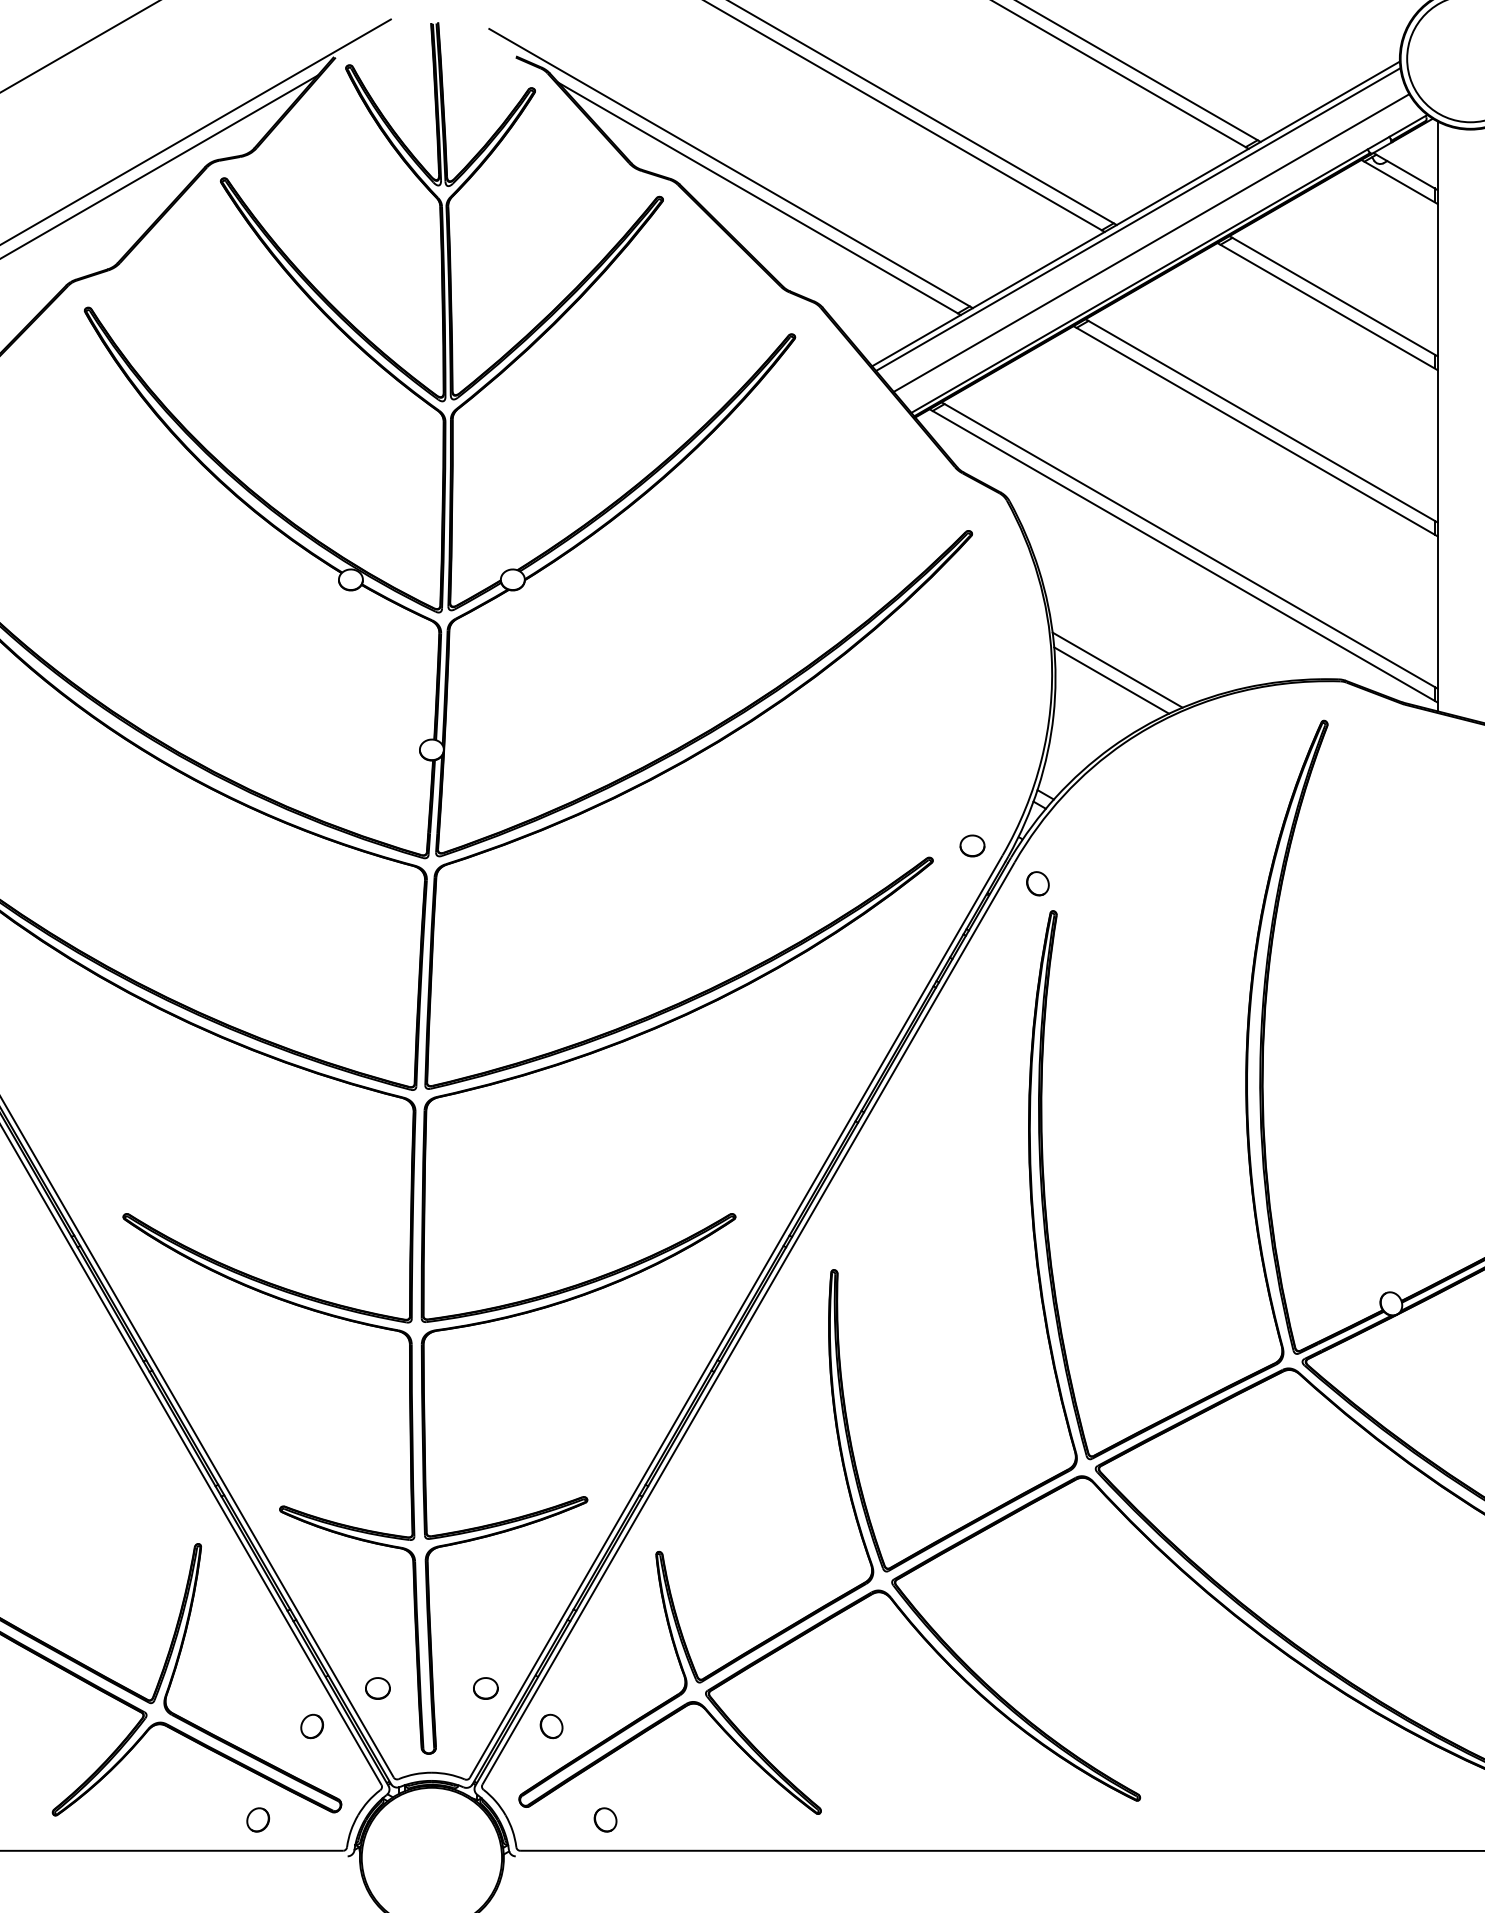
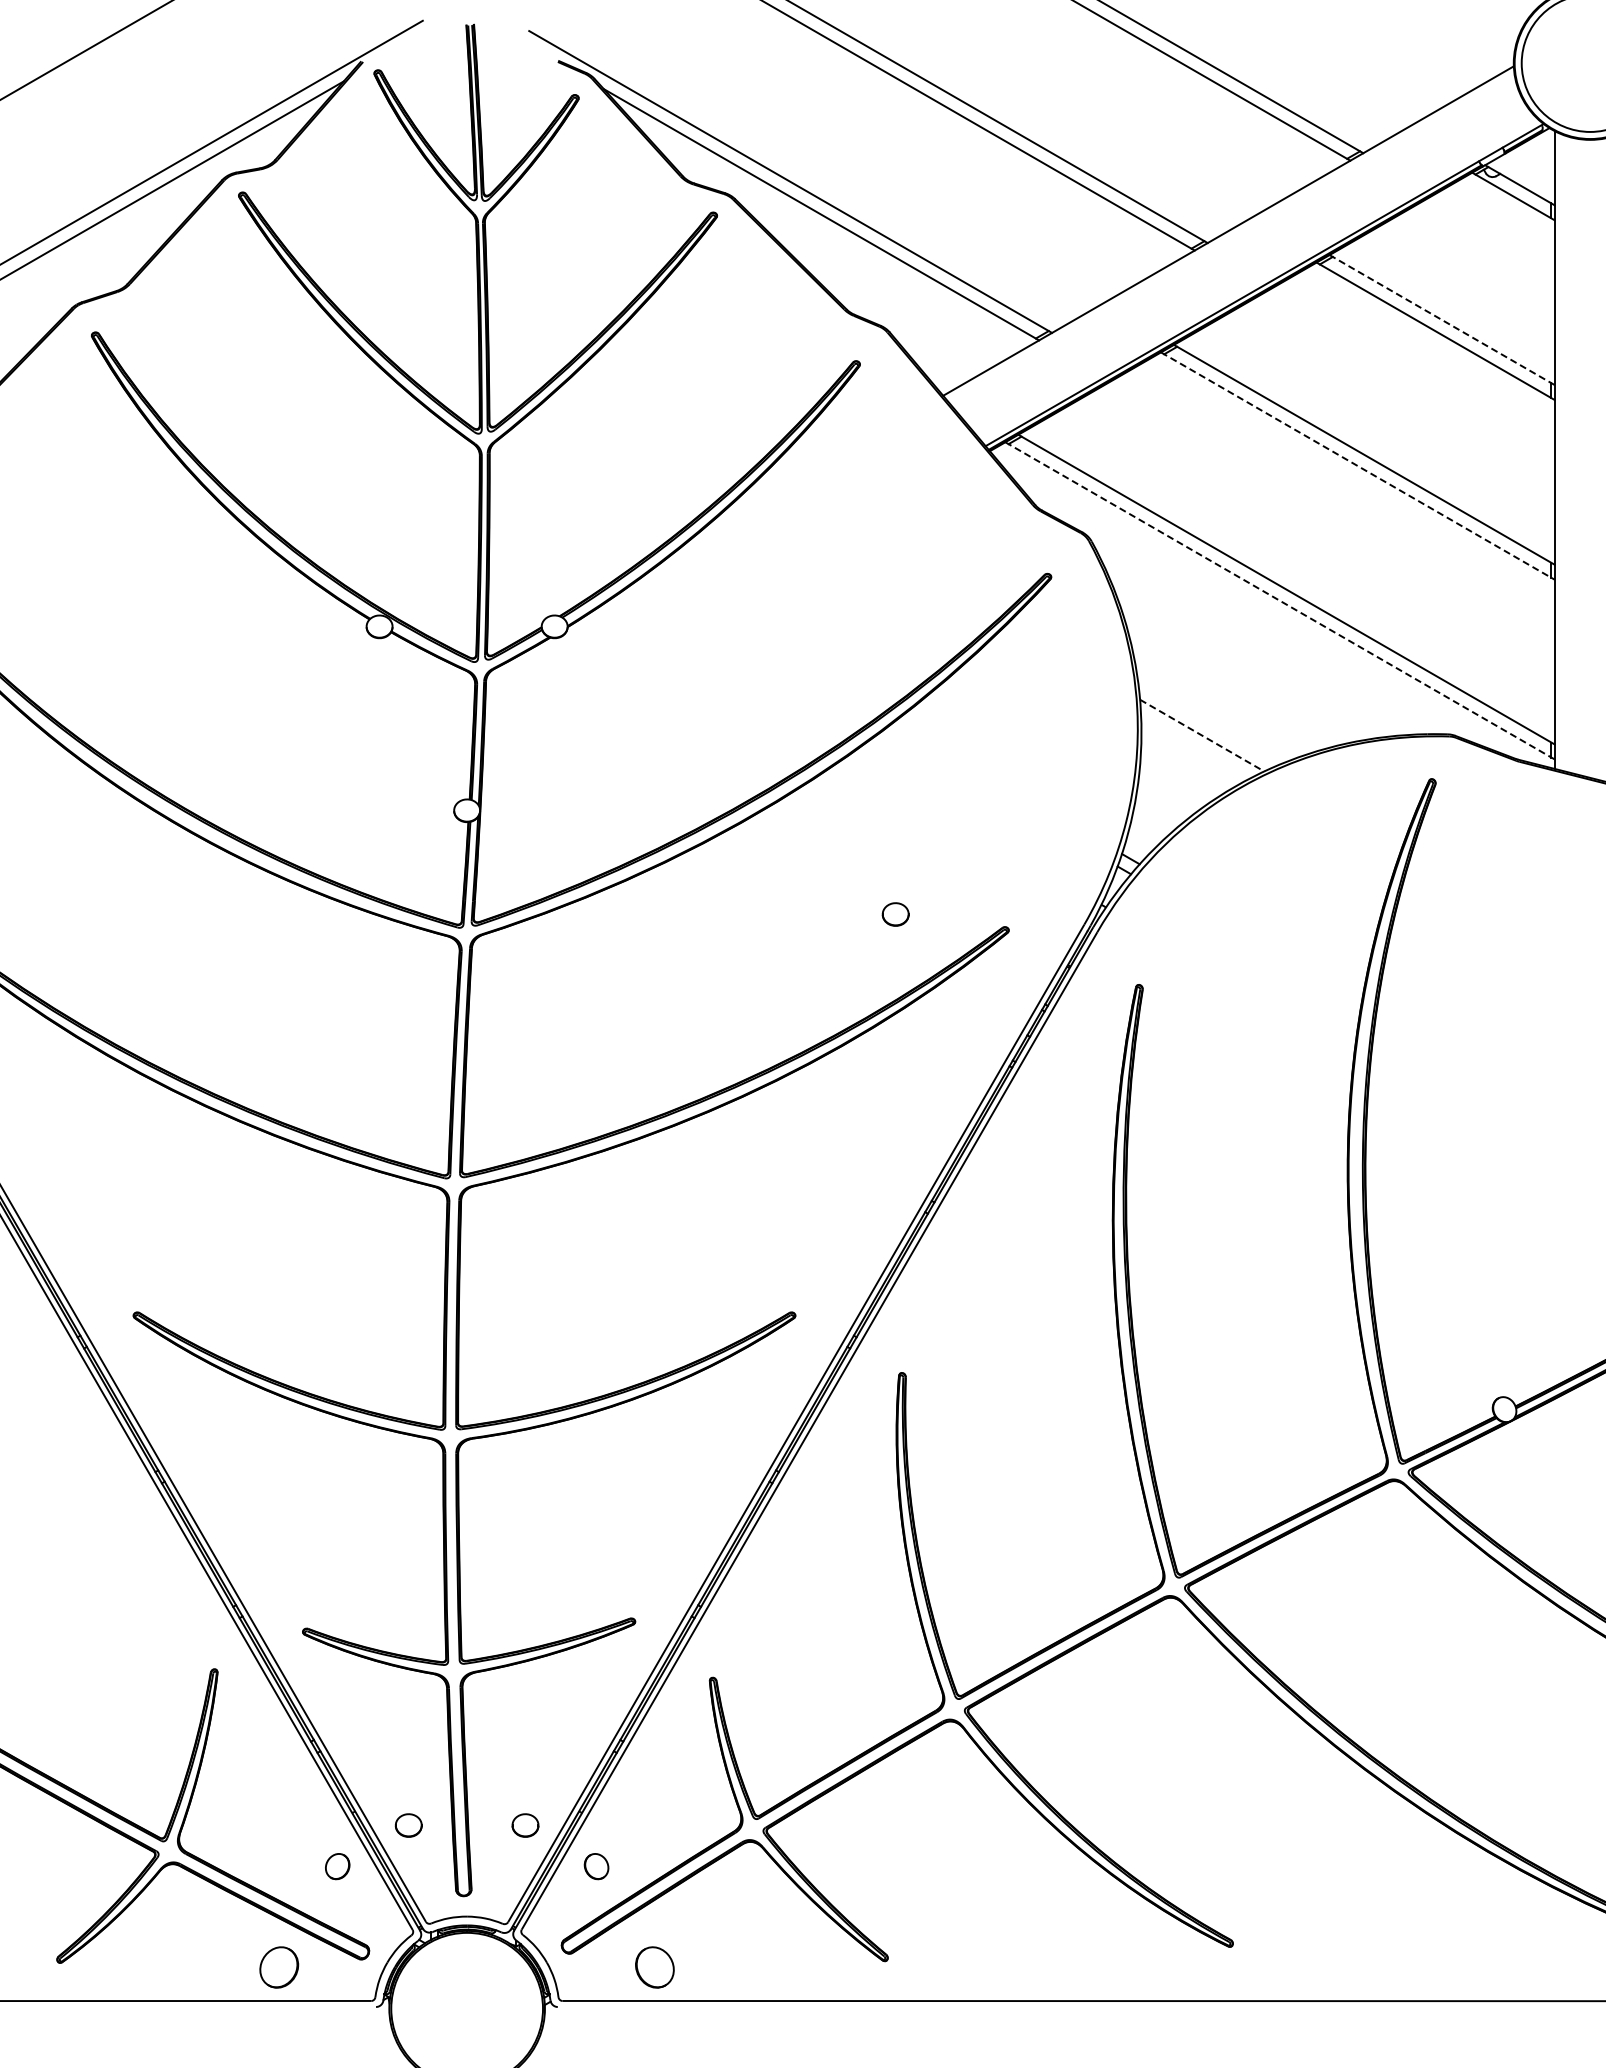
line: (1137, 218) -> (1230, 236), removed
line: (1151, 243) -> (1245, 262), removed
line: (1333, 296) -> (1442, 320), solid -> dashed
line: (1256, 431) -> (1358, 466), solid -> dashed
line: (1184, 556) -> (1280, 601), solid -> dashed
line: (1117, 669) -> (1208, 723), removed
line: (1111, 680) -> (1202, 735), solid -> dashed
part: (972, 845) -> (895, 914), moved
part: (1037, 882) -> (1122, 954), removed
part: (258, 1819) -> (279, 1967), size x1.6
part: (605, 1819) -> (654, 1967), size x1.6

